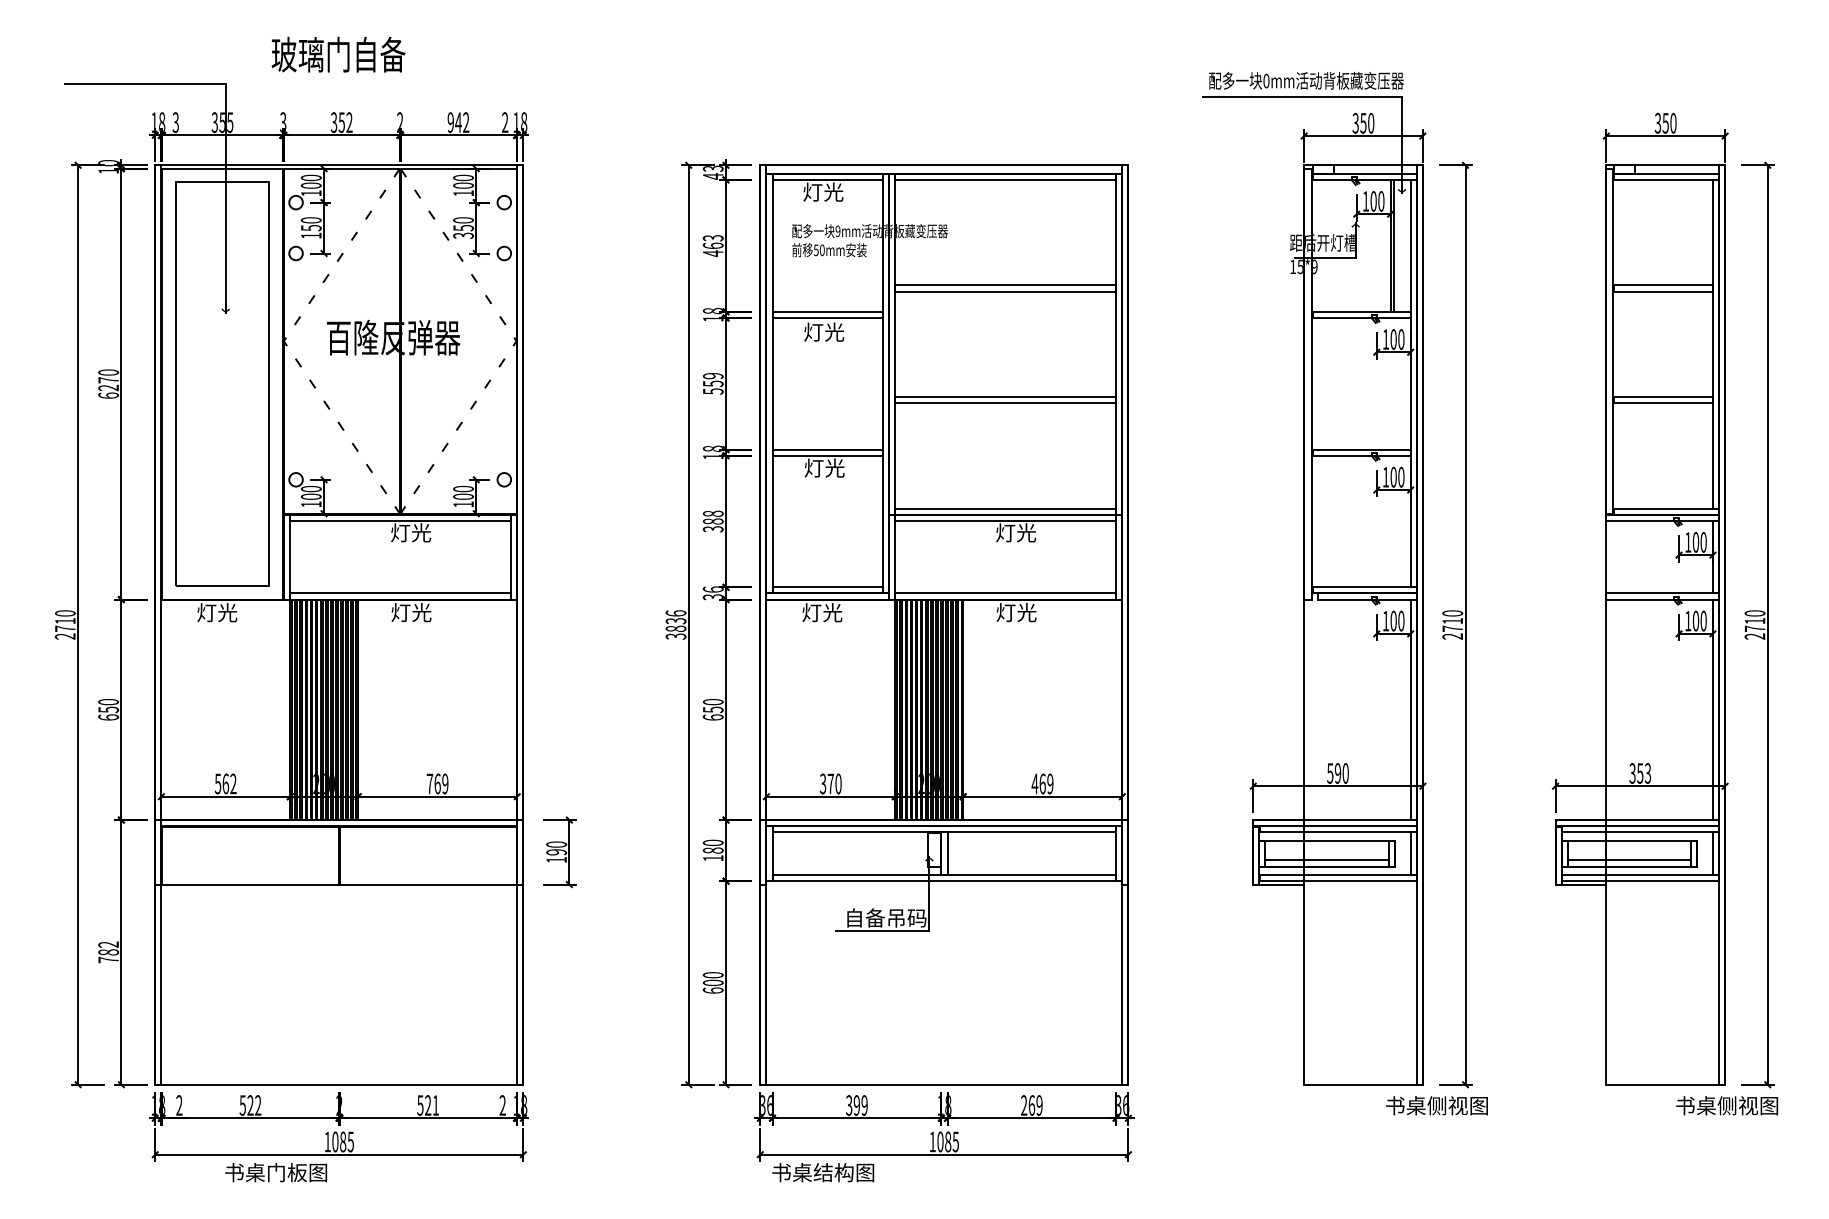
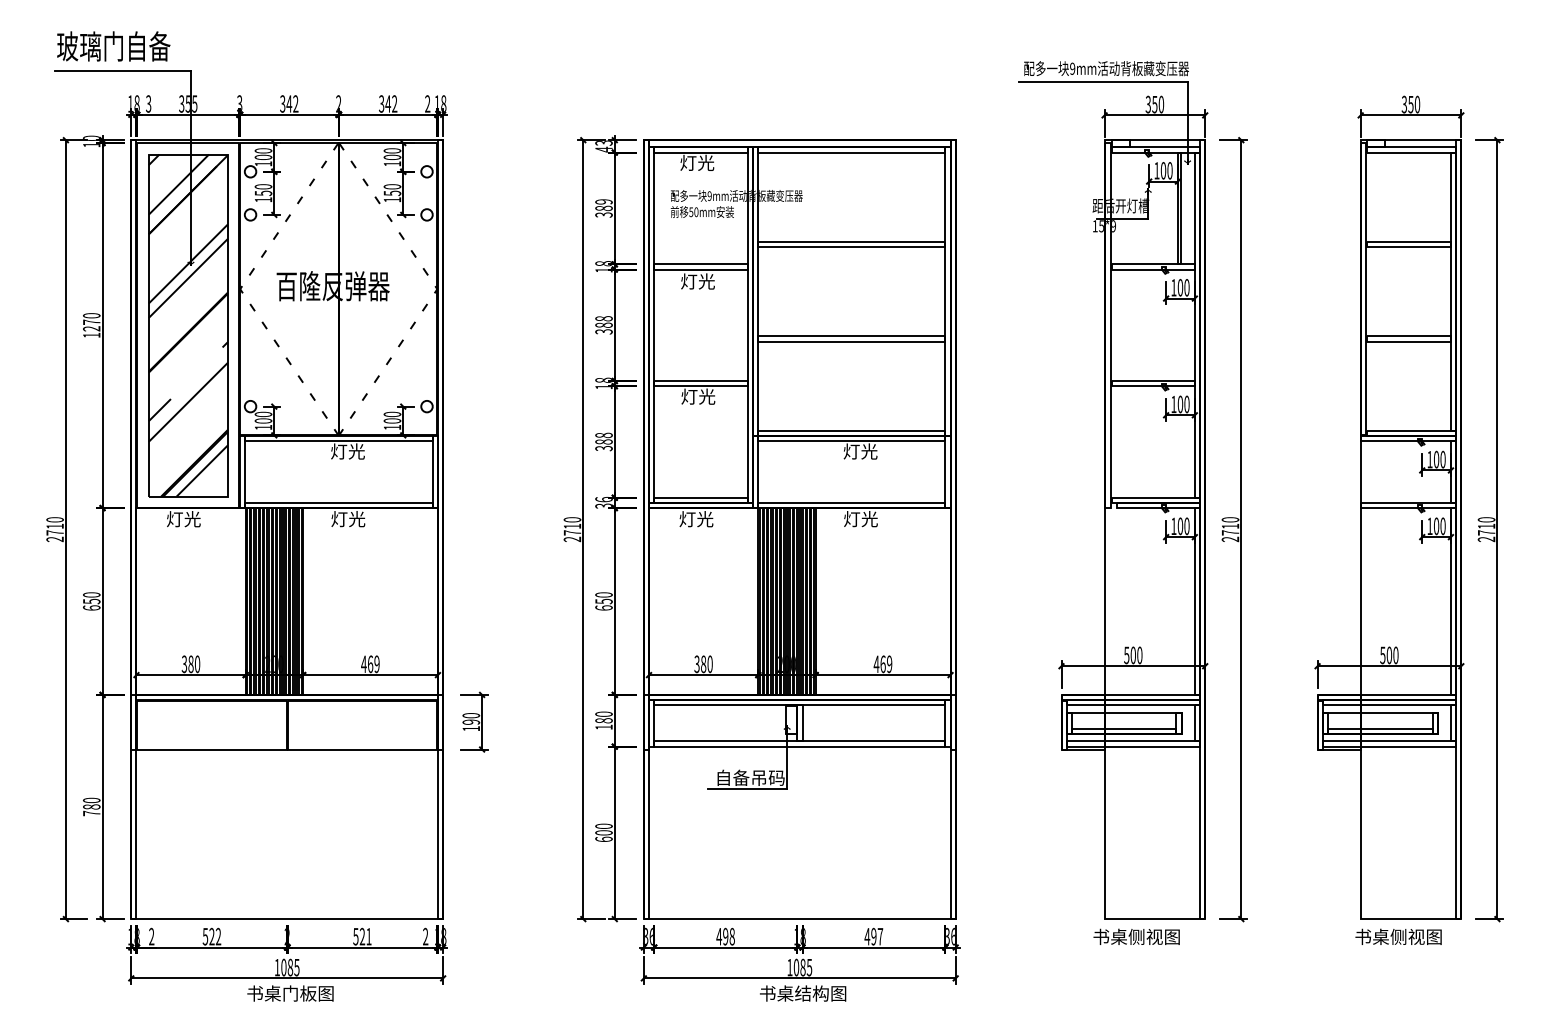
text: (338, 54) -> (113, 46), moved
text: (1266, 81) -> (1072, 69), 0mm -> 9mm
text: (341, 122) -> (289, 103), 352 -> 342
text: (450, 122) -> (381, 103), 942 -> 342
text: (463, 235) -> (392, 199), 350 -> 150
text: (712, 246) -> (603, 208), 463 -> 389
text: (712, 383) -> (603, 325), 559 -> 388
hatch: (222, 384) -> (188, 325), added
text: (108, 395) -> (91, 335), 6270 -> 1270
text: (675, 624) -> (572, 529), 3836 -> 2710
text: (1337, 773) -> (1132, 655), 590 -> 500
text: (1640, 773) -> (1389, 655), 353 -> 500
text: (225, 783) -> (190, 663), 562 -> 380
text: (429, 783) -> (363, 663), 769 -> 469
text: (830, 783) -> (703, 663), 370 -> 380
text: (108, 944) -> (91, 800), 782 -> 780
text: (856, 1105) -> (725, 936), 399 -> 498
text: (1031, 1105) -> (873, 936), 269 -> 497
text: (1436, 1105) -> (1136, 936), moved
text: (1727, 1105) -> (1398, 936), moved
text: (276, 1172) -> (290, 993), moved
text: (823, 1172) -> (803, 993), moved

